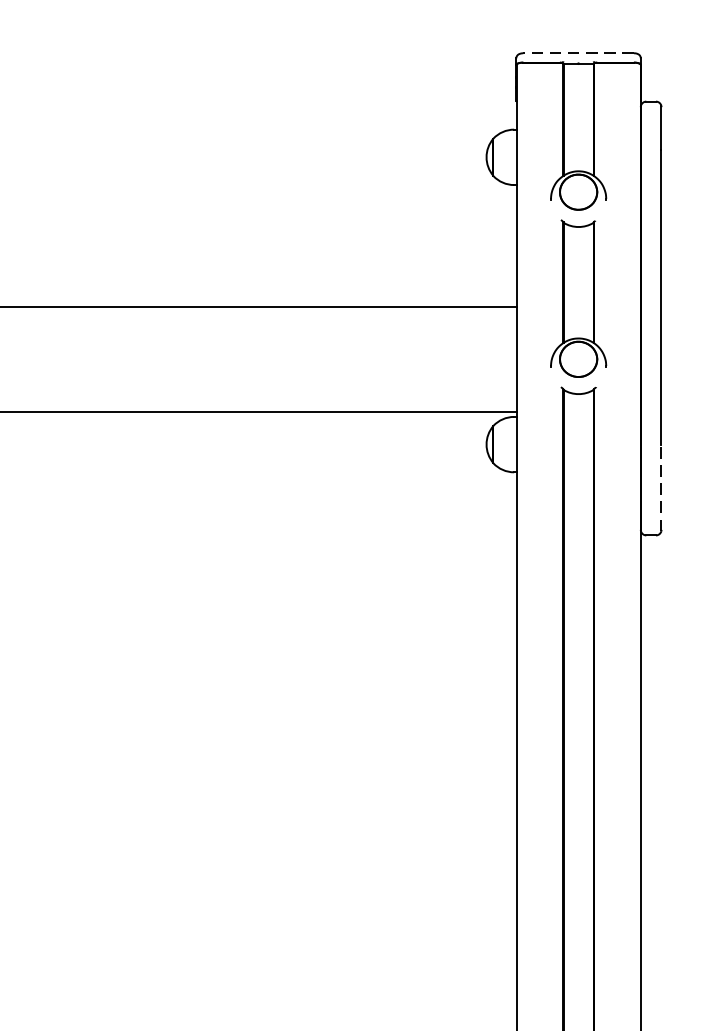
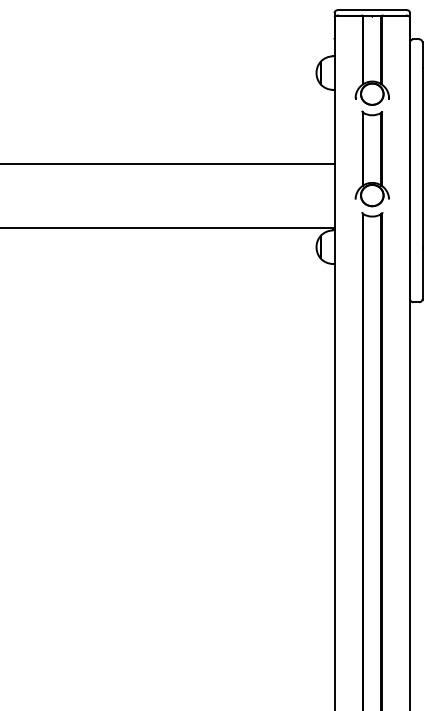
line: (578, 54) -> (372, 10), dashed -> solid
line: (661, 487) -> (422, 273), dashed -> solid

